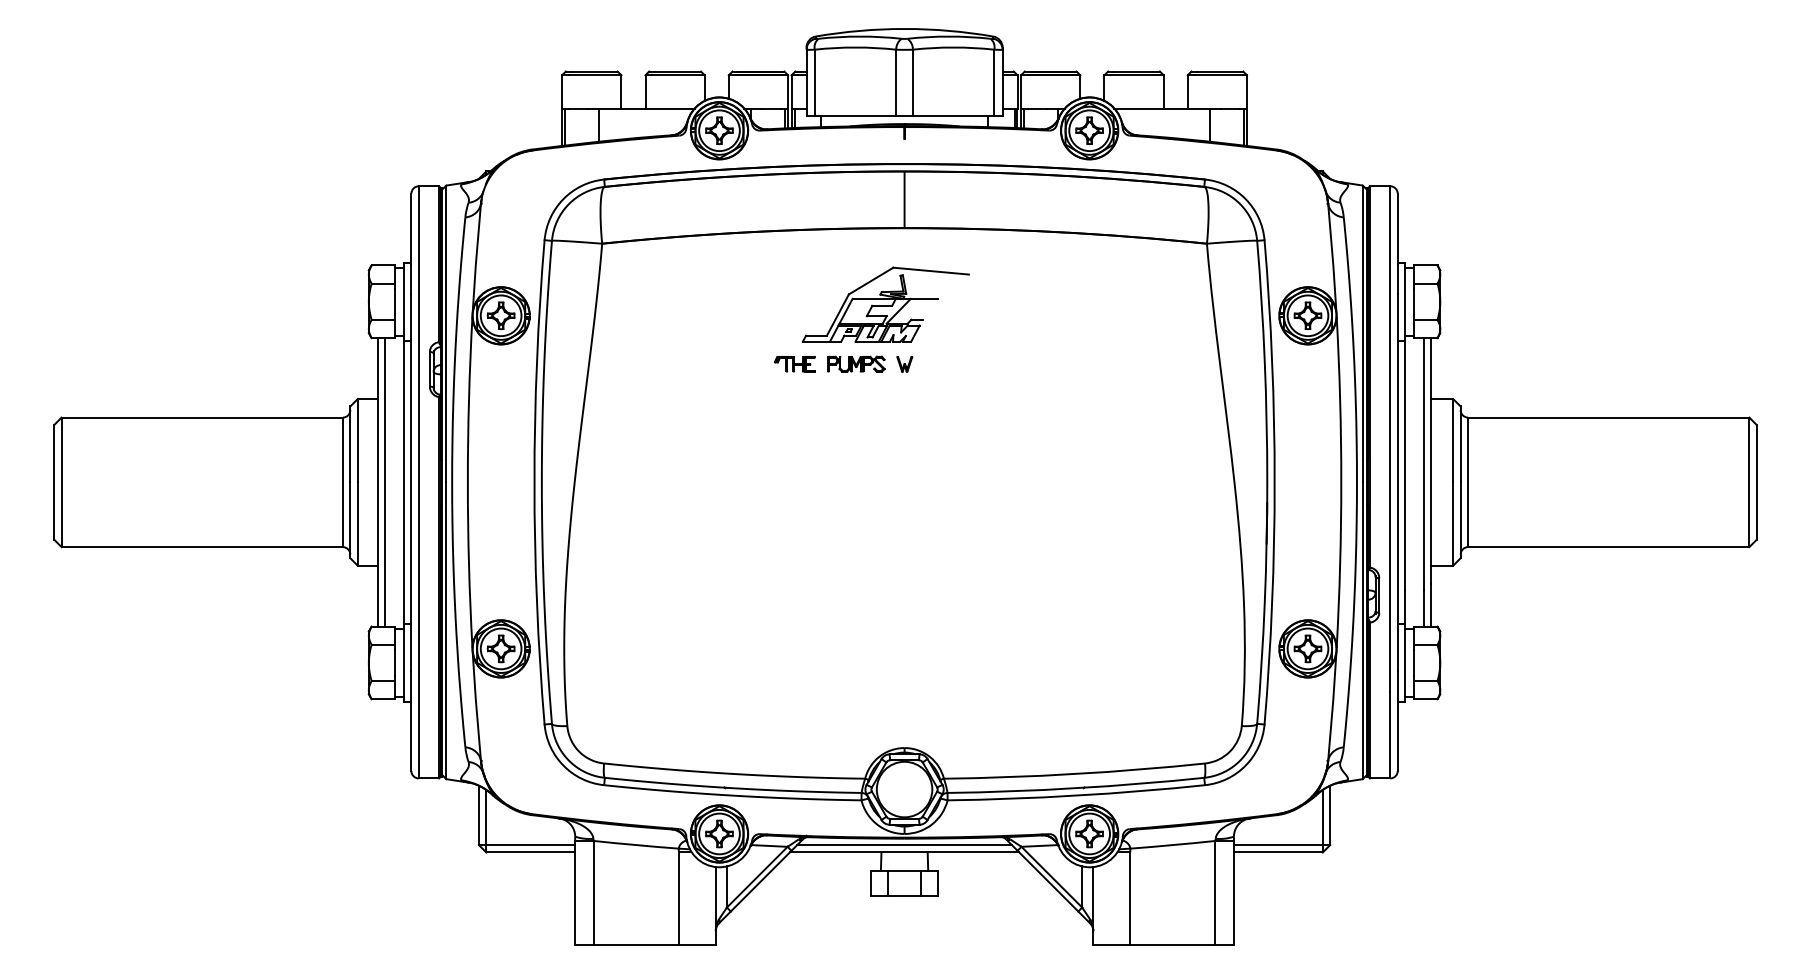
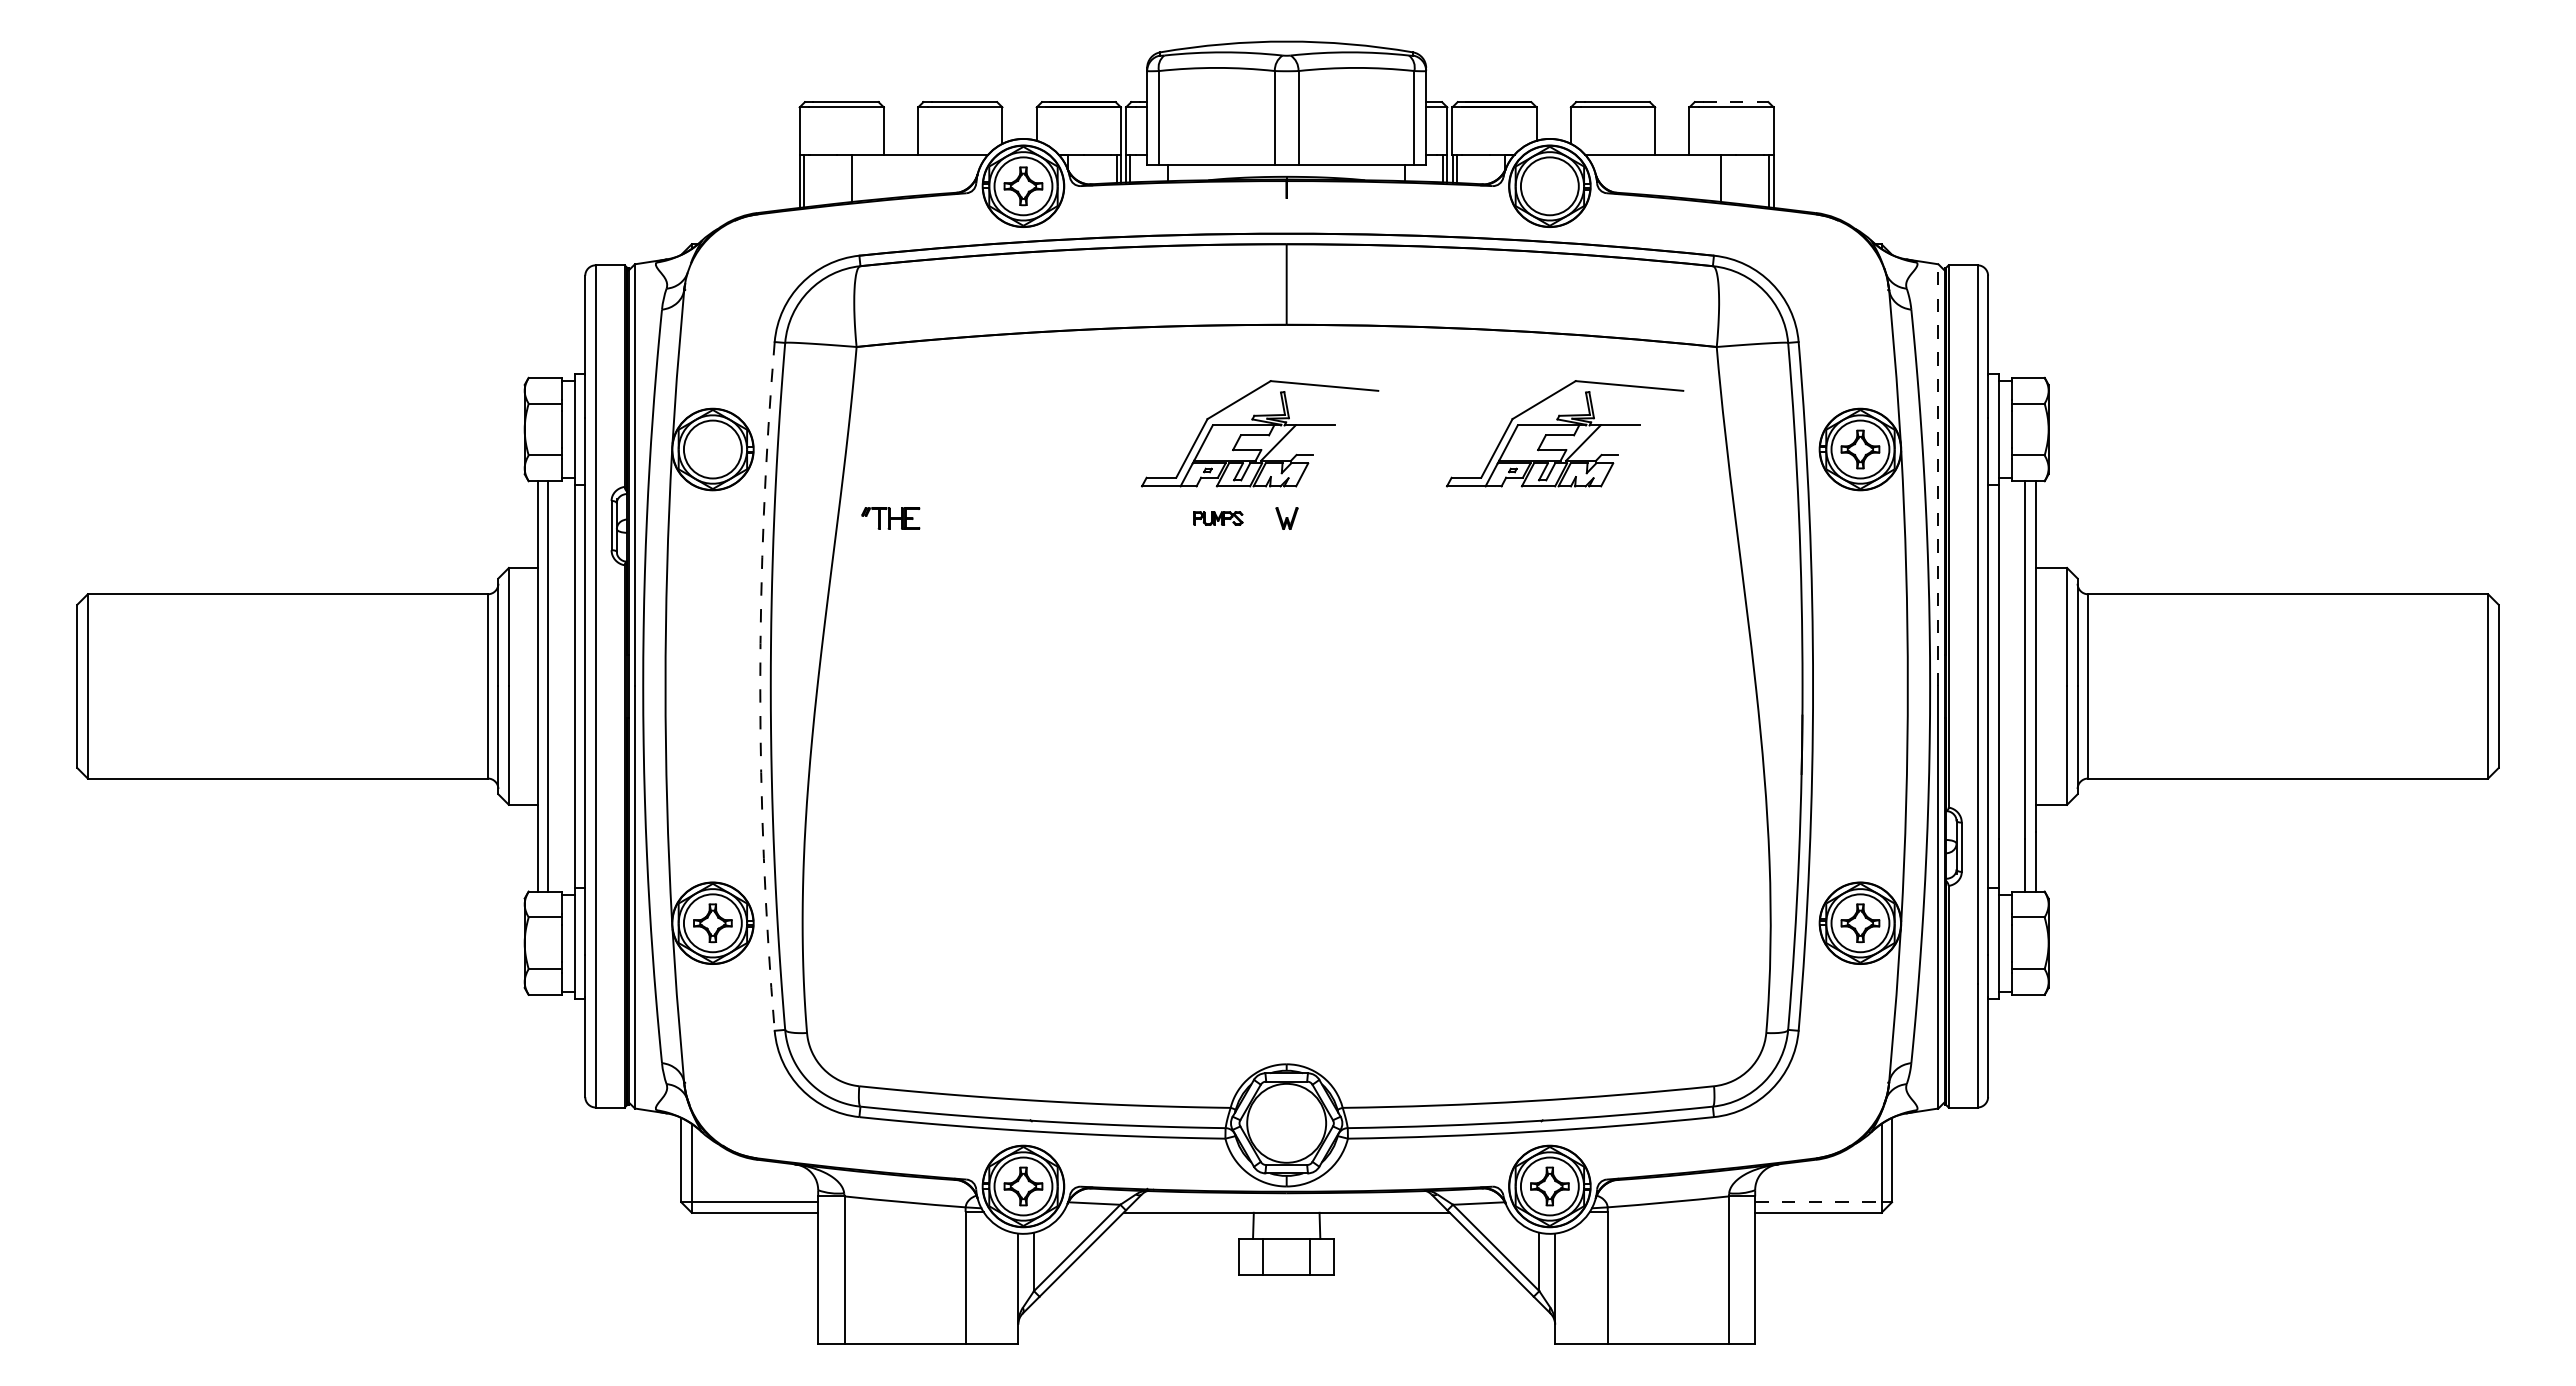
line: (1220, 71) -> (1735, 102), solid -> dashed
part: (1089, 130) -> (1549, 186), removed
part: (1100, 304) -> (1565, 433), added
part: (500, 315) -> (712, 449), removed
line: (1362, 333) -> (1938, 474), solid -> dashed
part: (794, 364) -> (890, 518), moved
part: (856, 364) -> (1218, 518), size x0.6
arc: (534, 482) -> (760, 686), solid -> dashed
line: (904, 845) -> (1286, 1202), removed
line: (1278, 845) -> (1818, 1202), solid -> dashed

